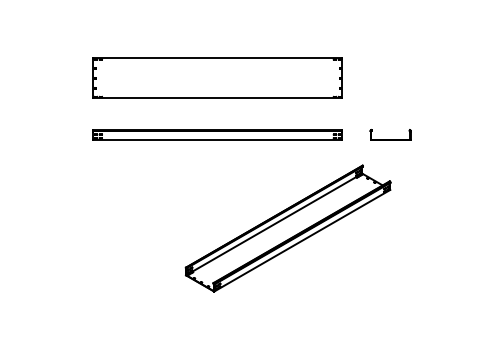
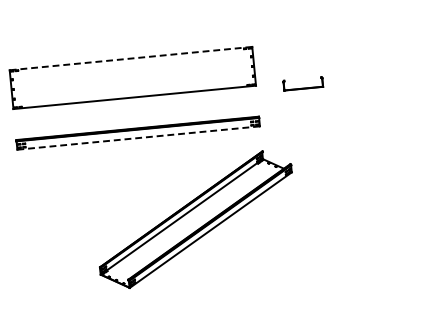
line: (217, 58) -> (130, 58), solid -> dashed
part: (390, 134) -> (303, 83), moved
line: (217, 140) -> (138, 138), solid -> dashed
part: (287, 228) -> (195, 219), moved

